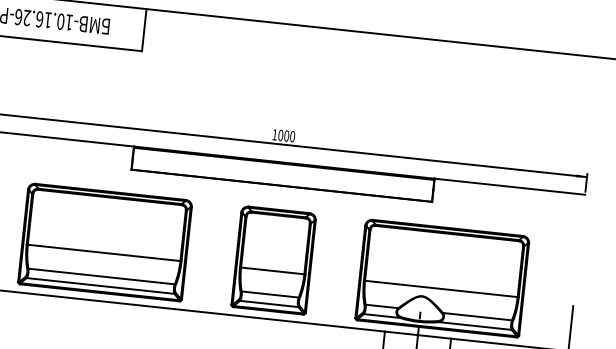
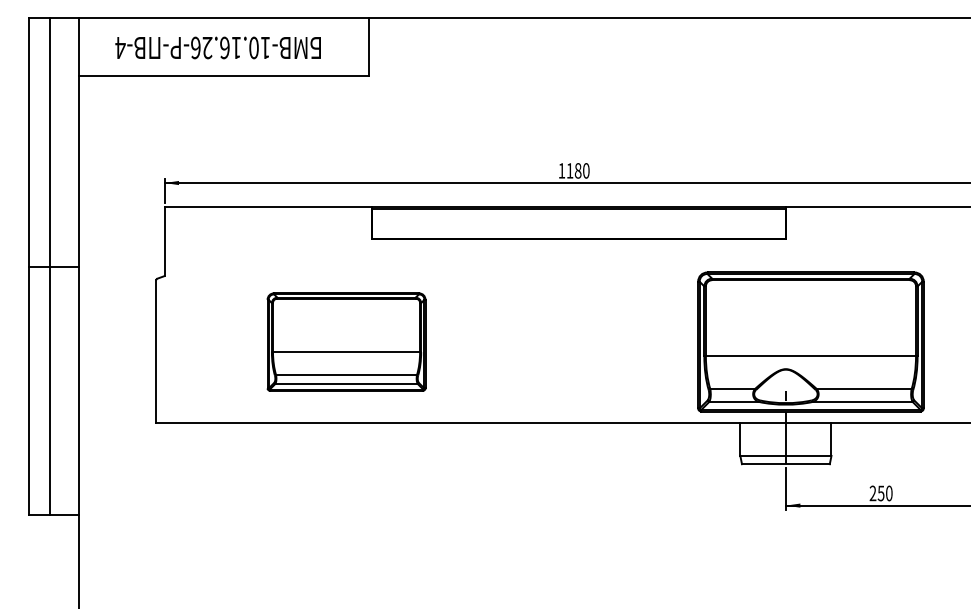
text: (283, 135) -> (573, 170), 1000 -> 1180
part: (105, 242) -> (346, 341), size x0.7
part: (273, 260) -> (578, 341), removed

